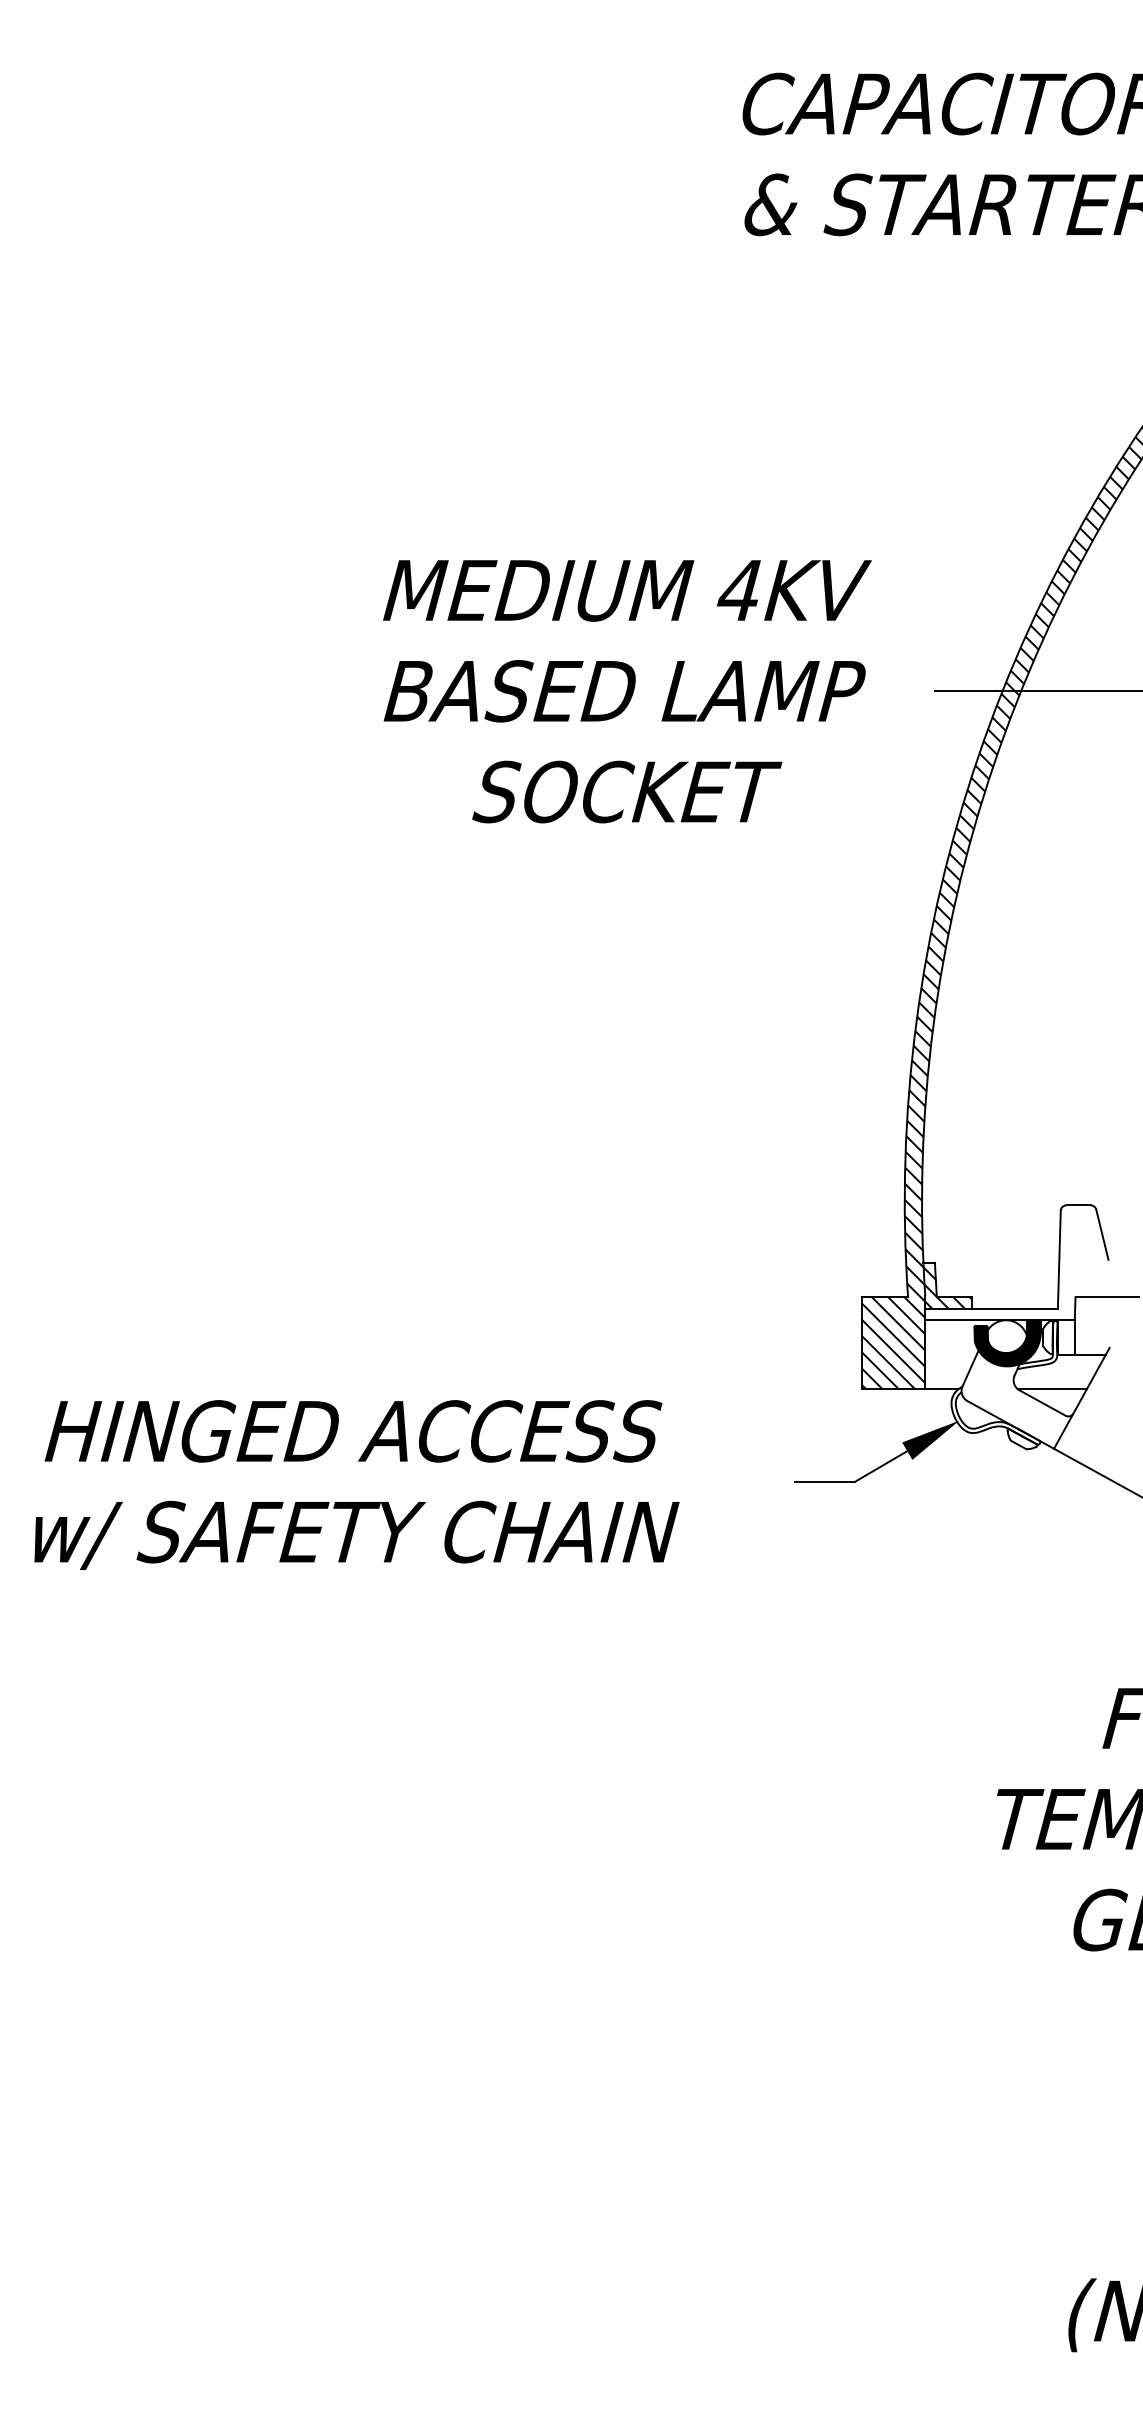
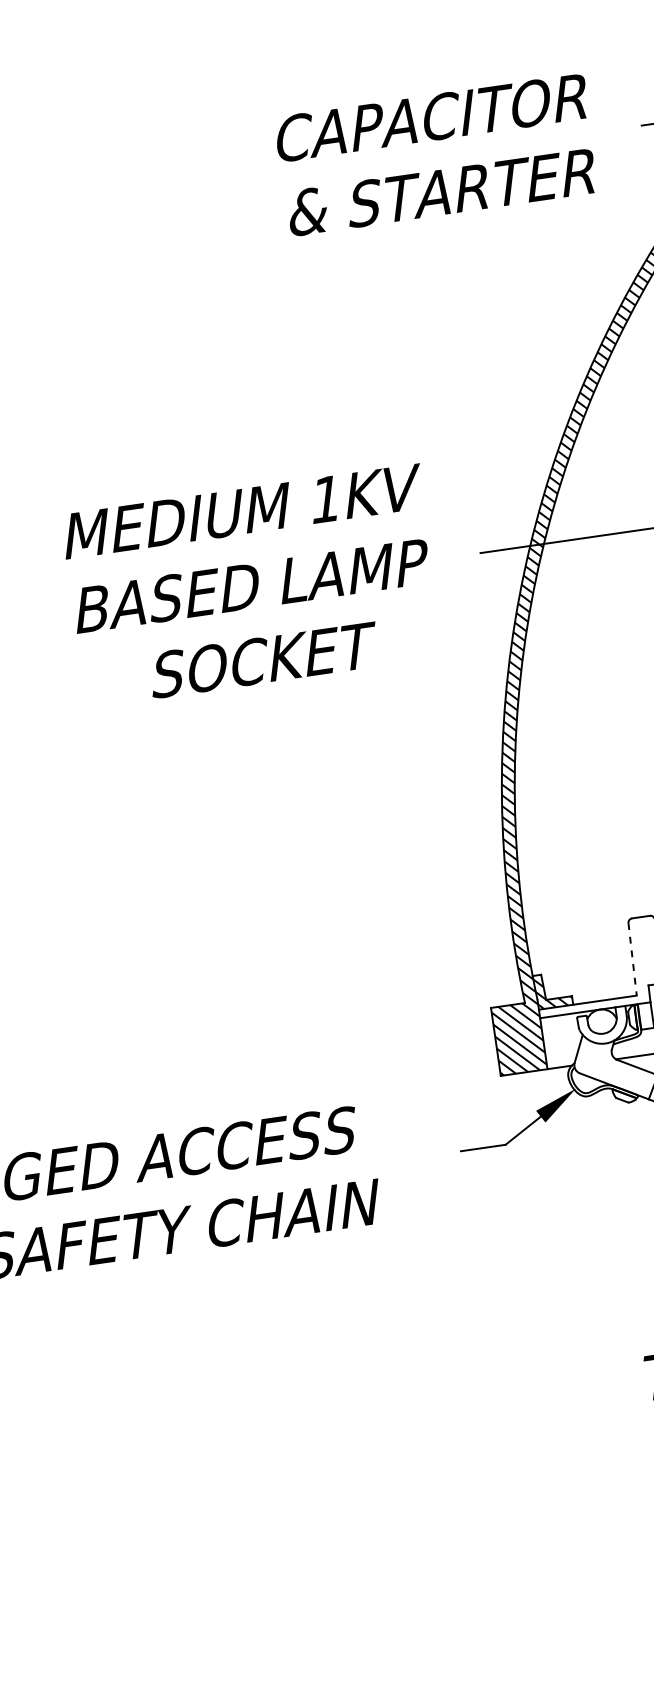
text: (738, 590) -> (324, 499), 4KV -> 1KV
line: (1059, 1259) -> (632, 959), solid -> dashed
fill: (1007, 1343) -> (603, 1026), removed

